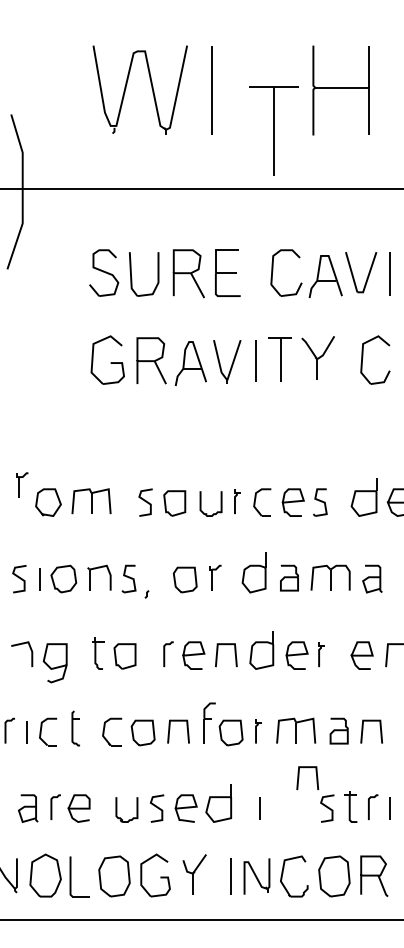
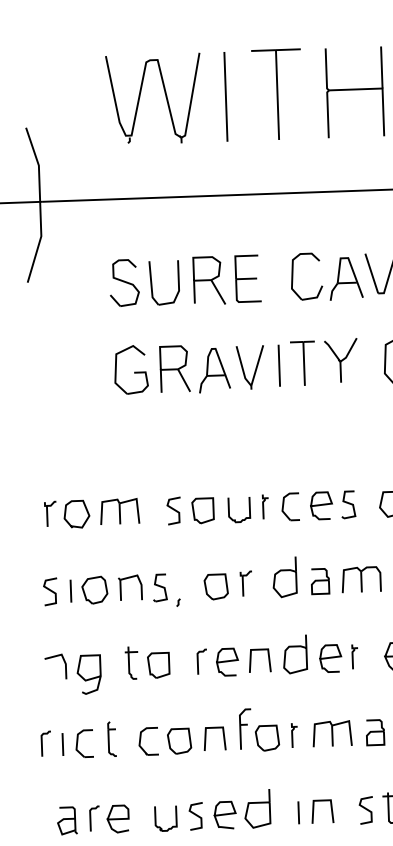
part: (273, 130) -> (277, 94), moved
part: (22, 484) -> (50, 513), moved
line: (299, 778) -> (314, 812), moved

